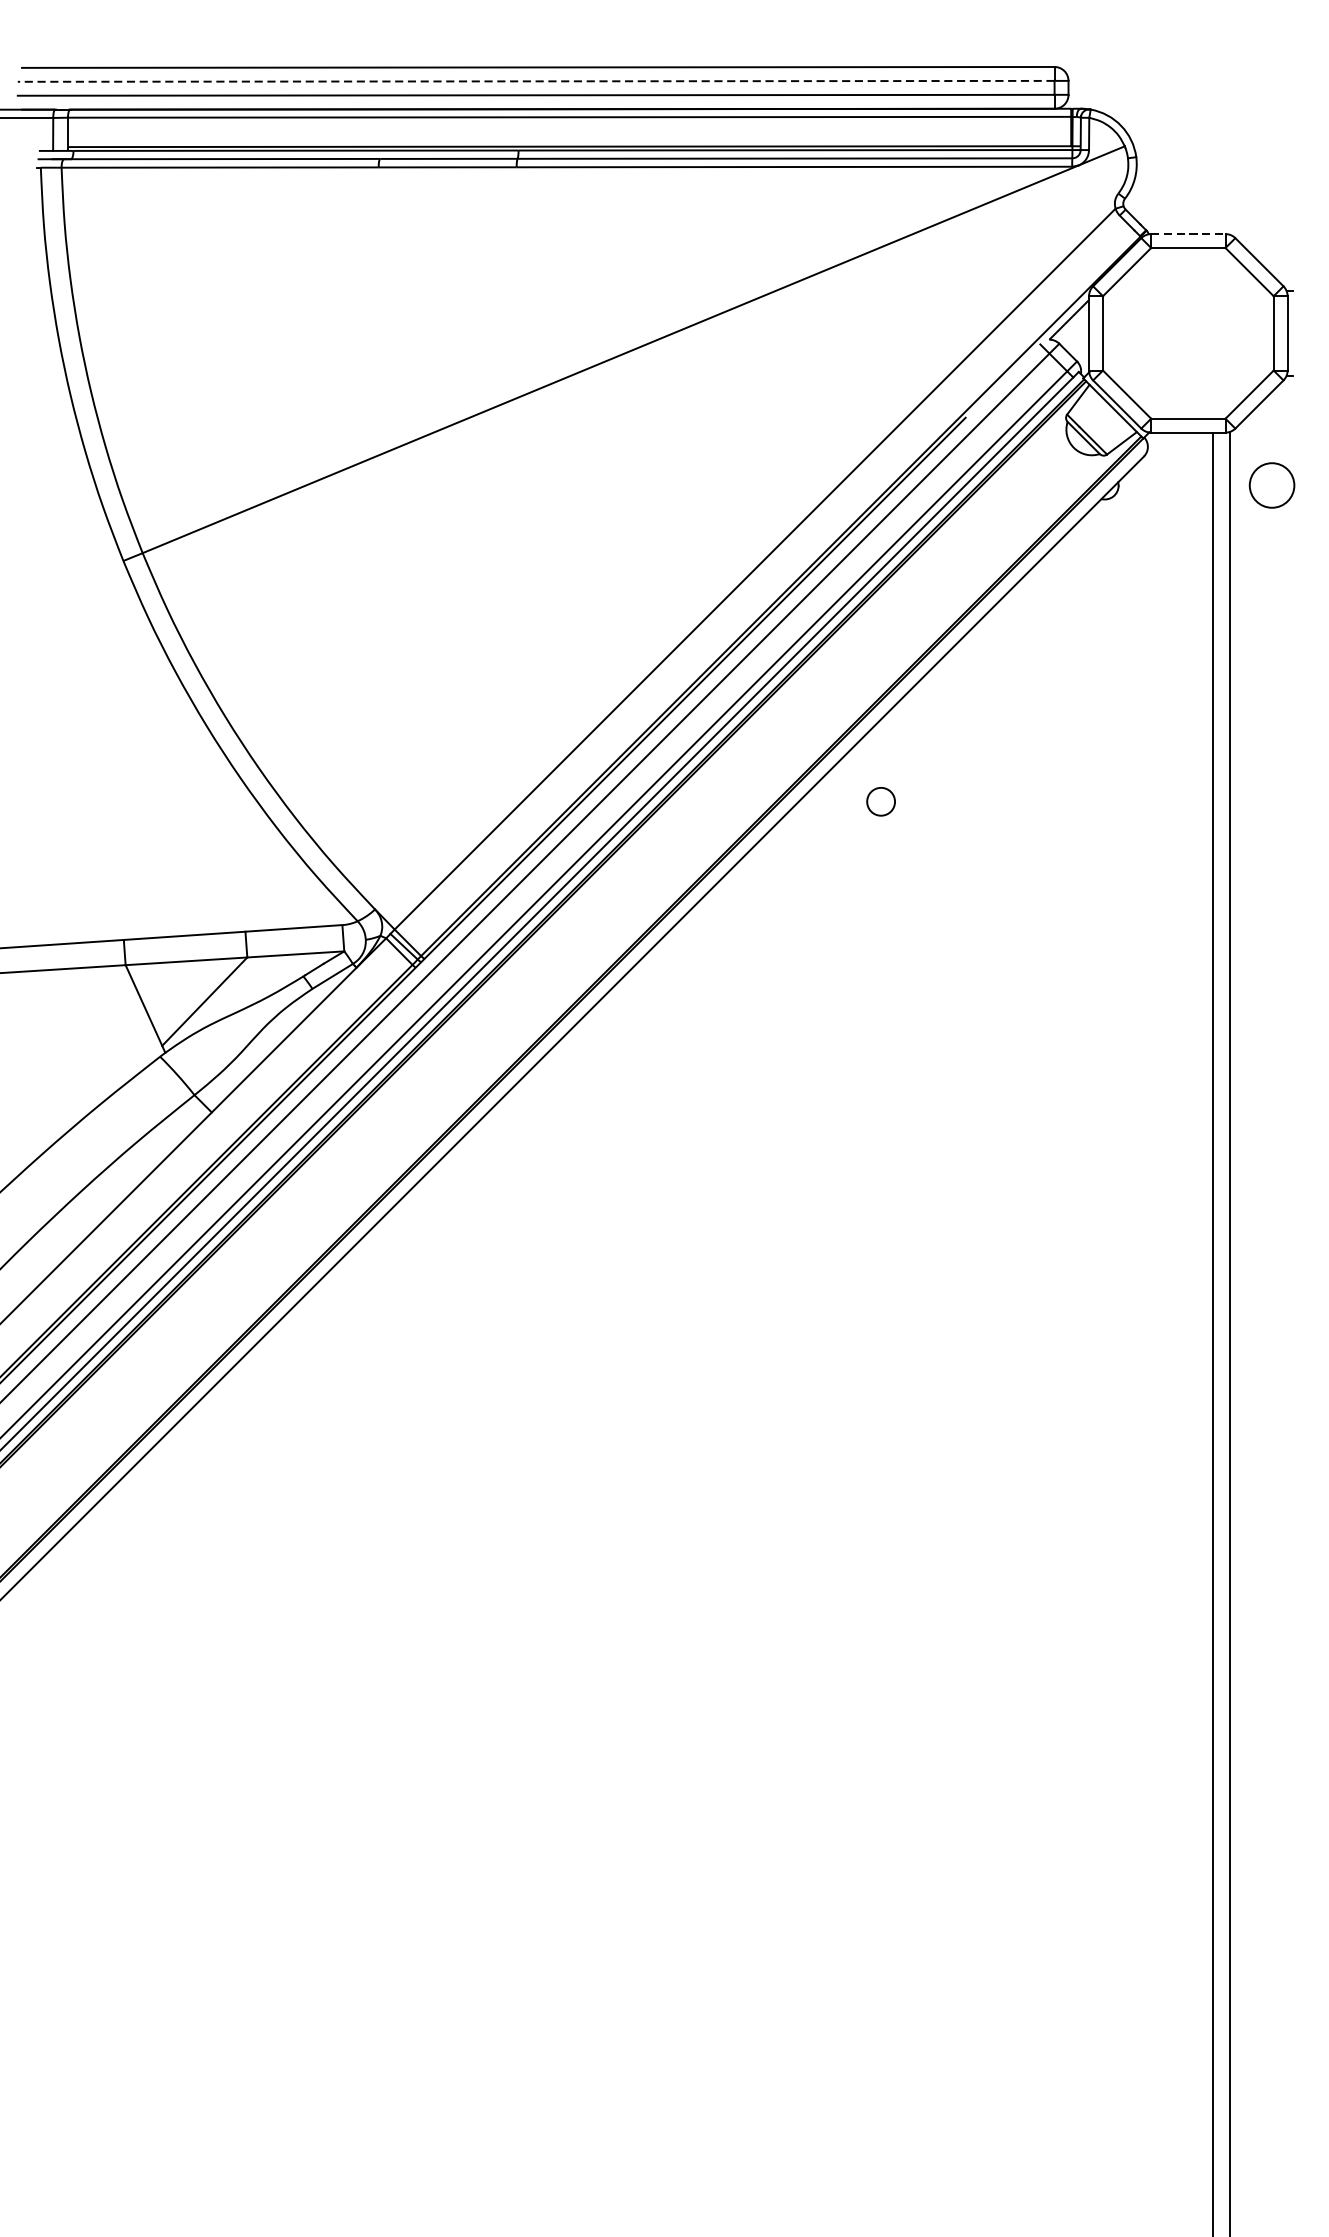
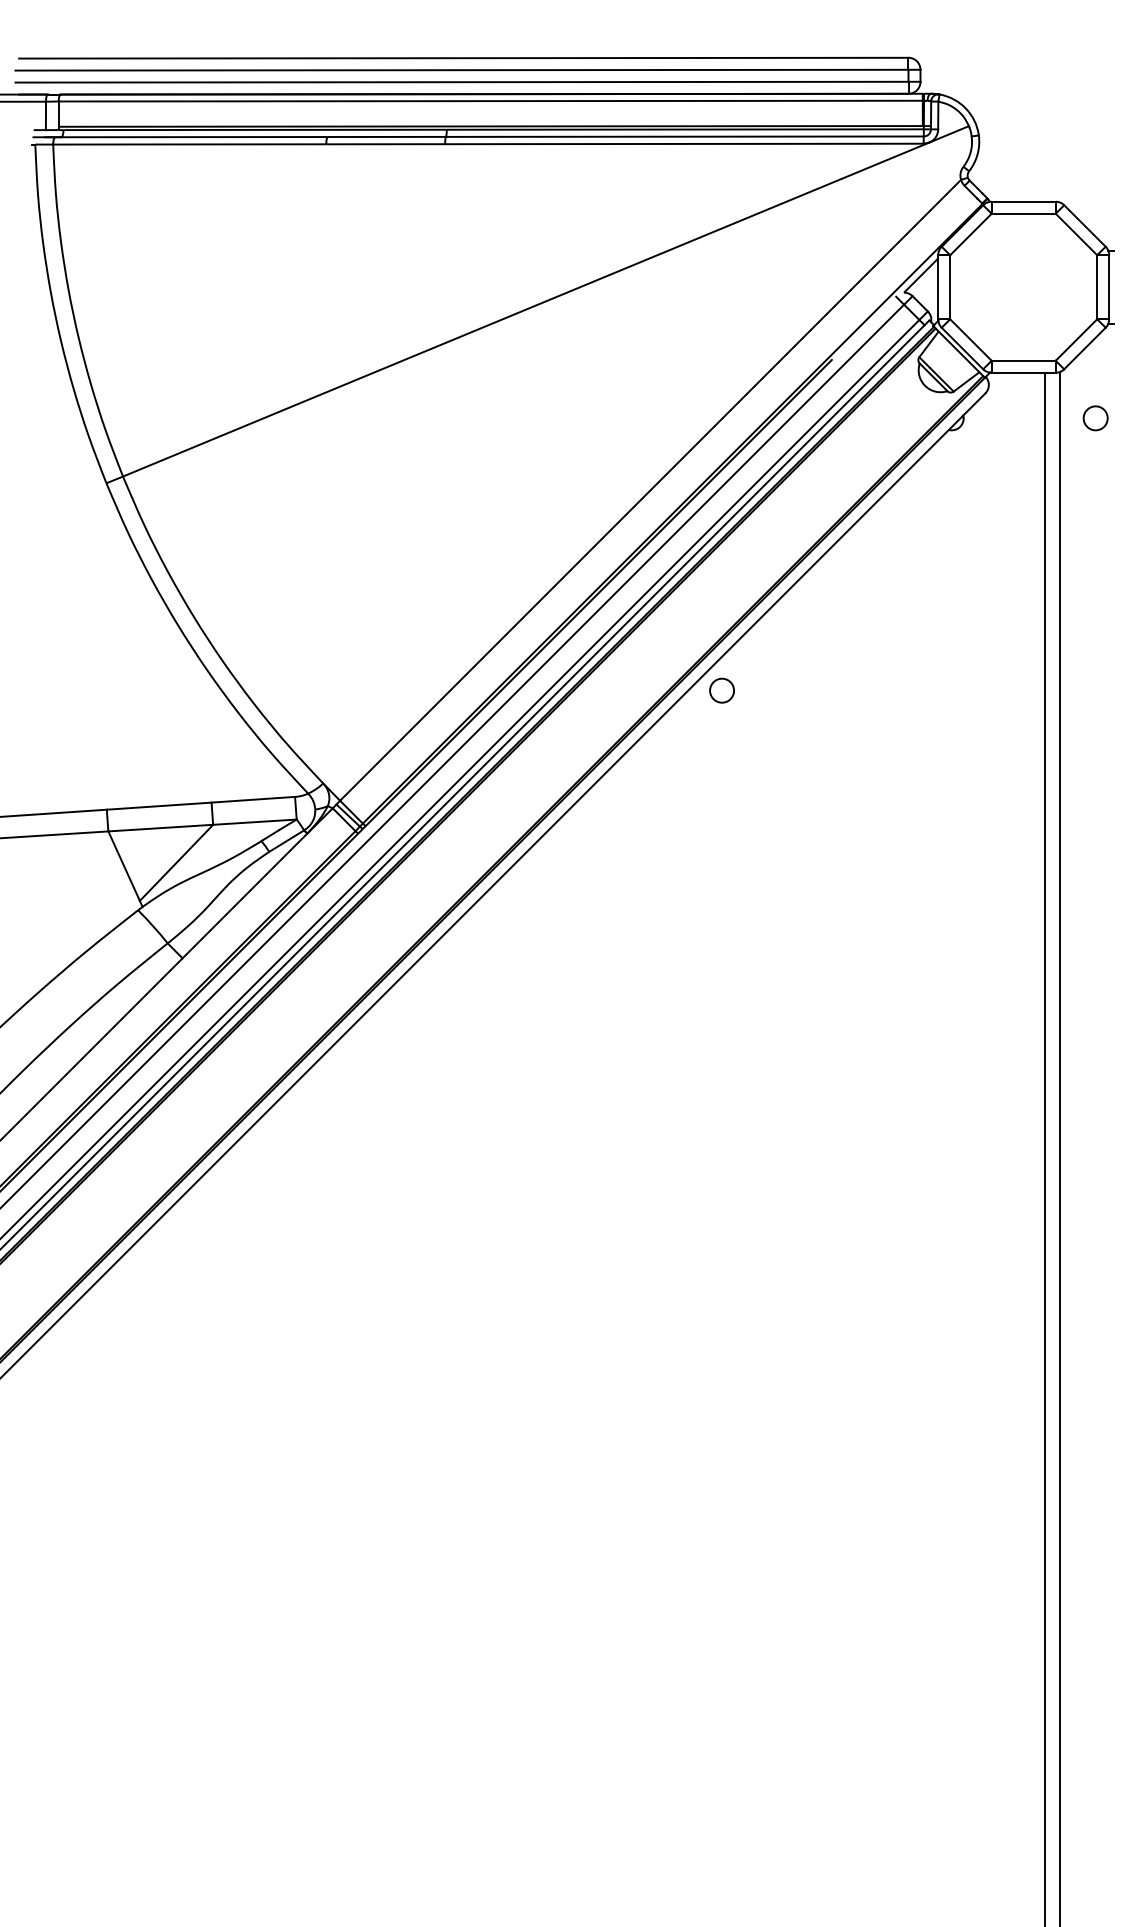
line: (535, 81) -> (461, 70), dashed -> solid
line: (1189, 233) -> (1024, 201), dashed -> solid
circle: (1271, 485) -> (1095, 418), size x0.62
circle: (880, 801) -> (721, 690), moved

